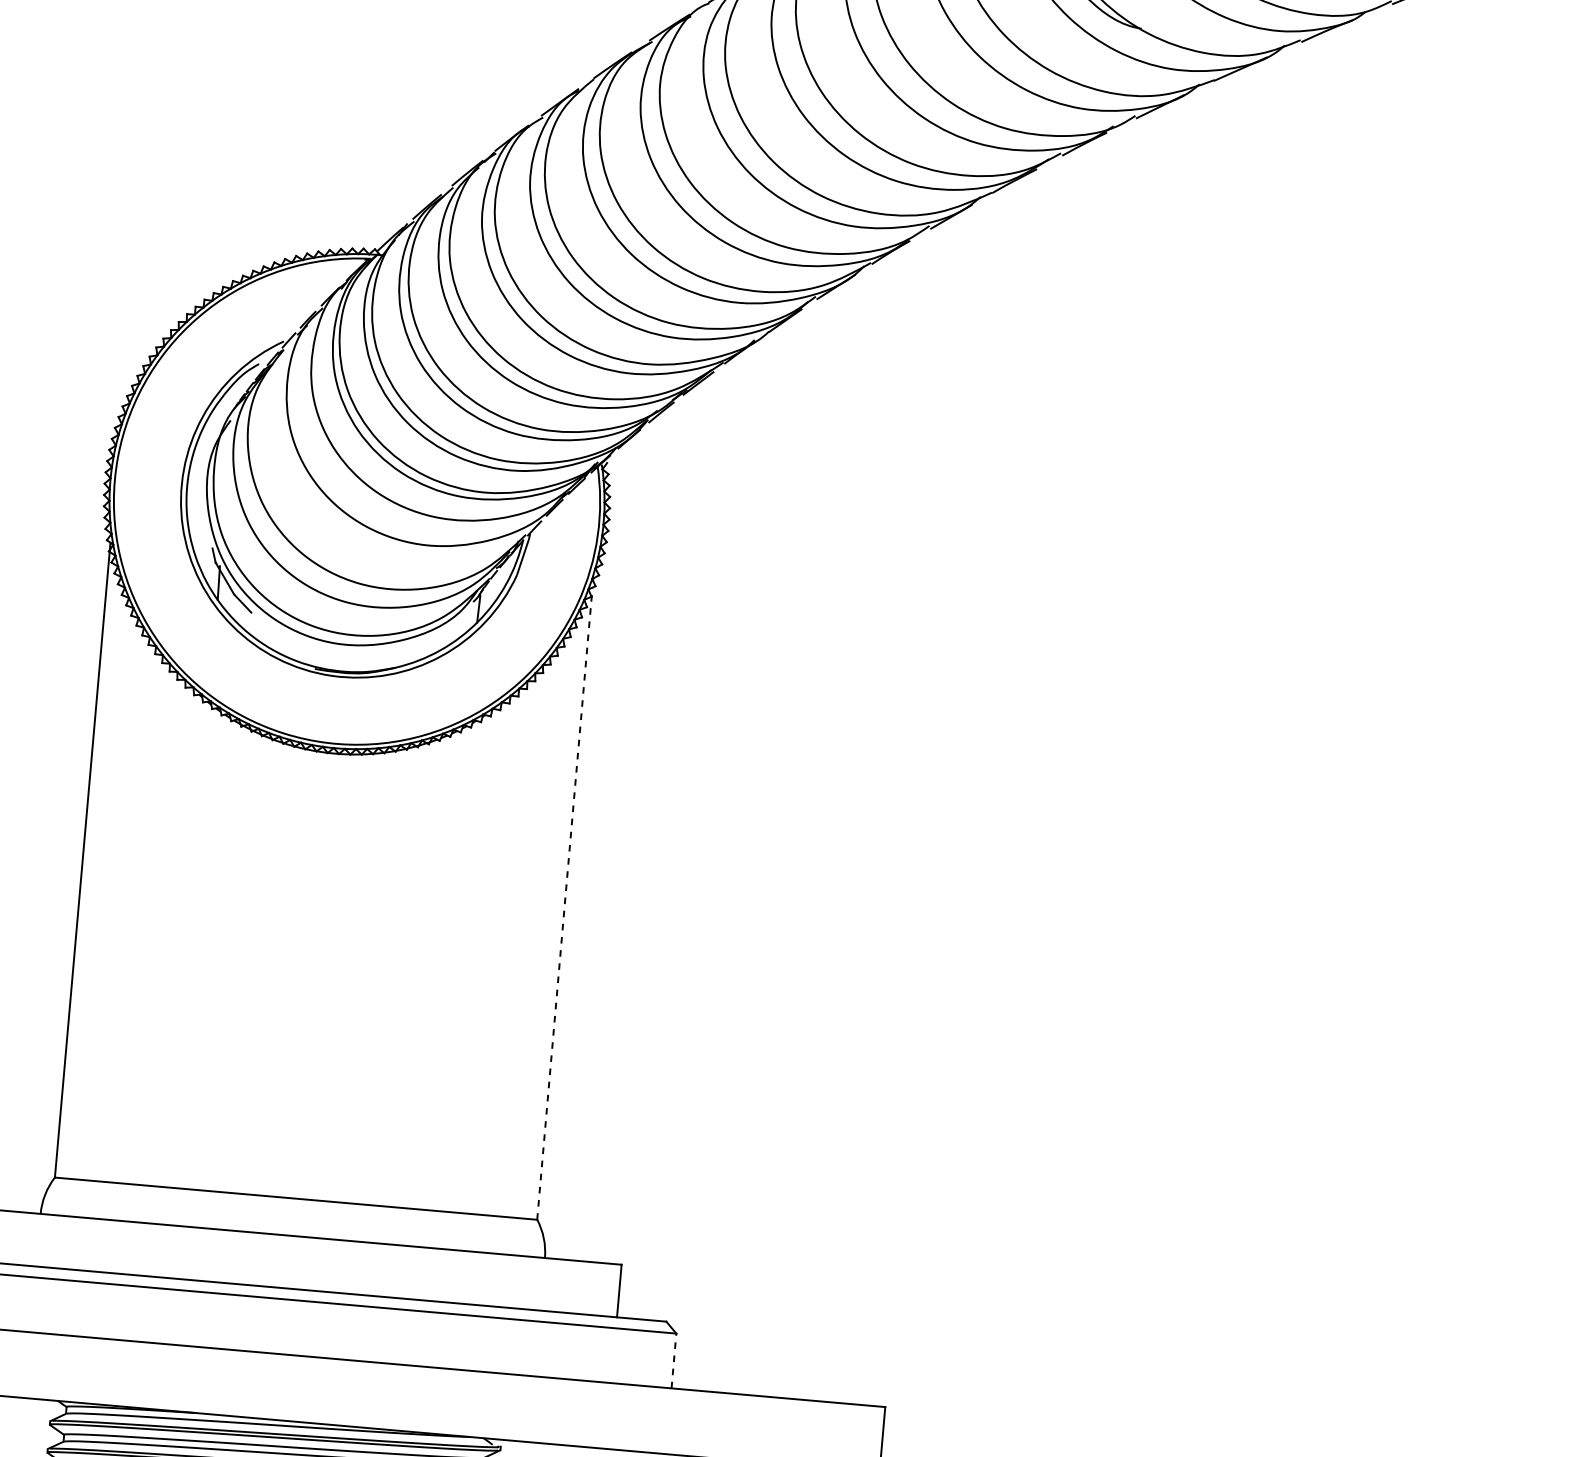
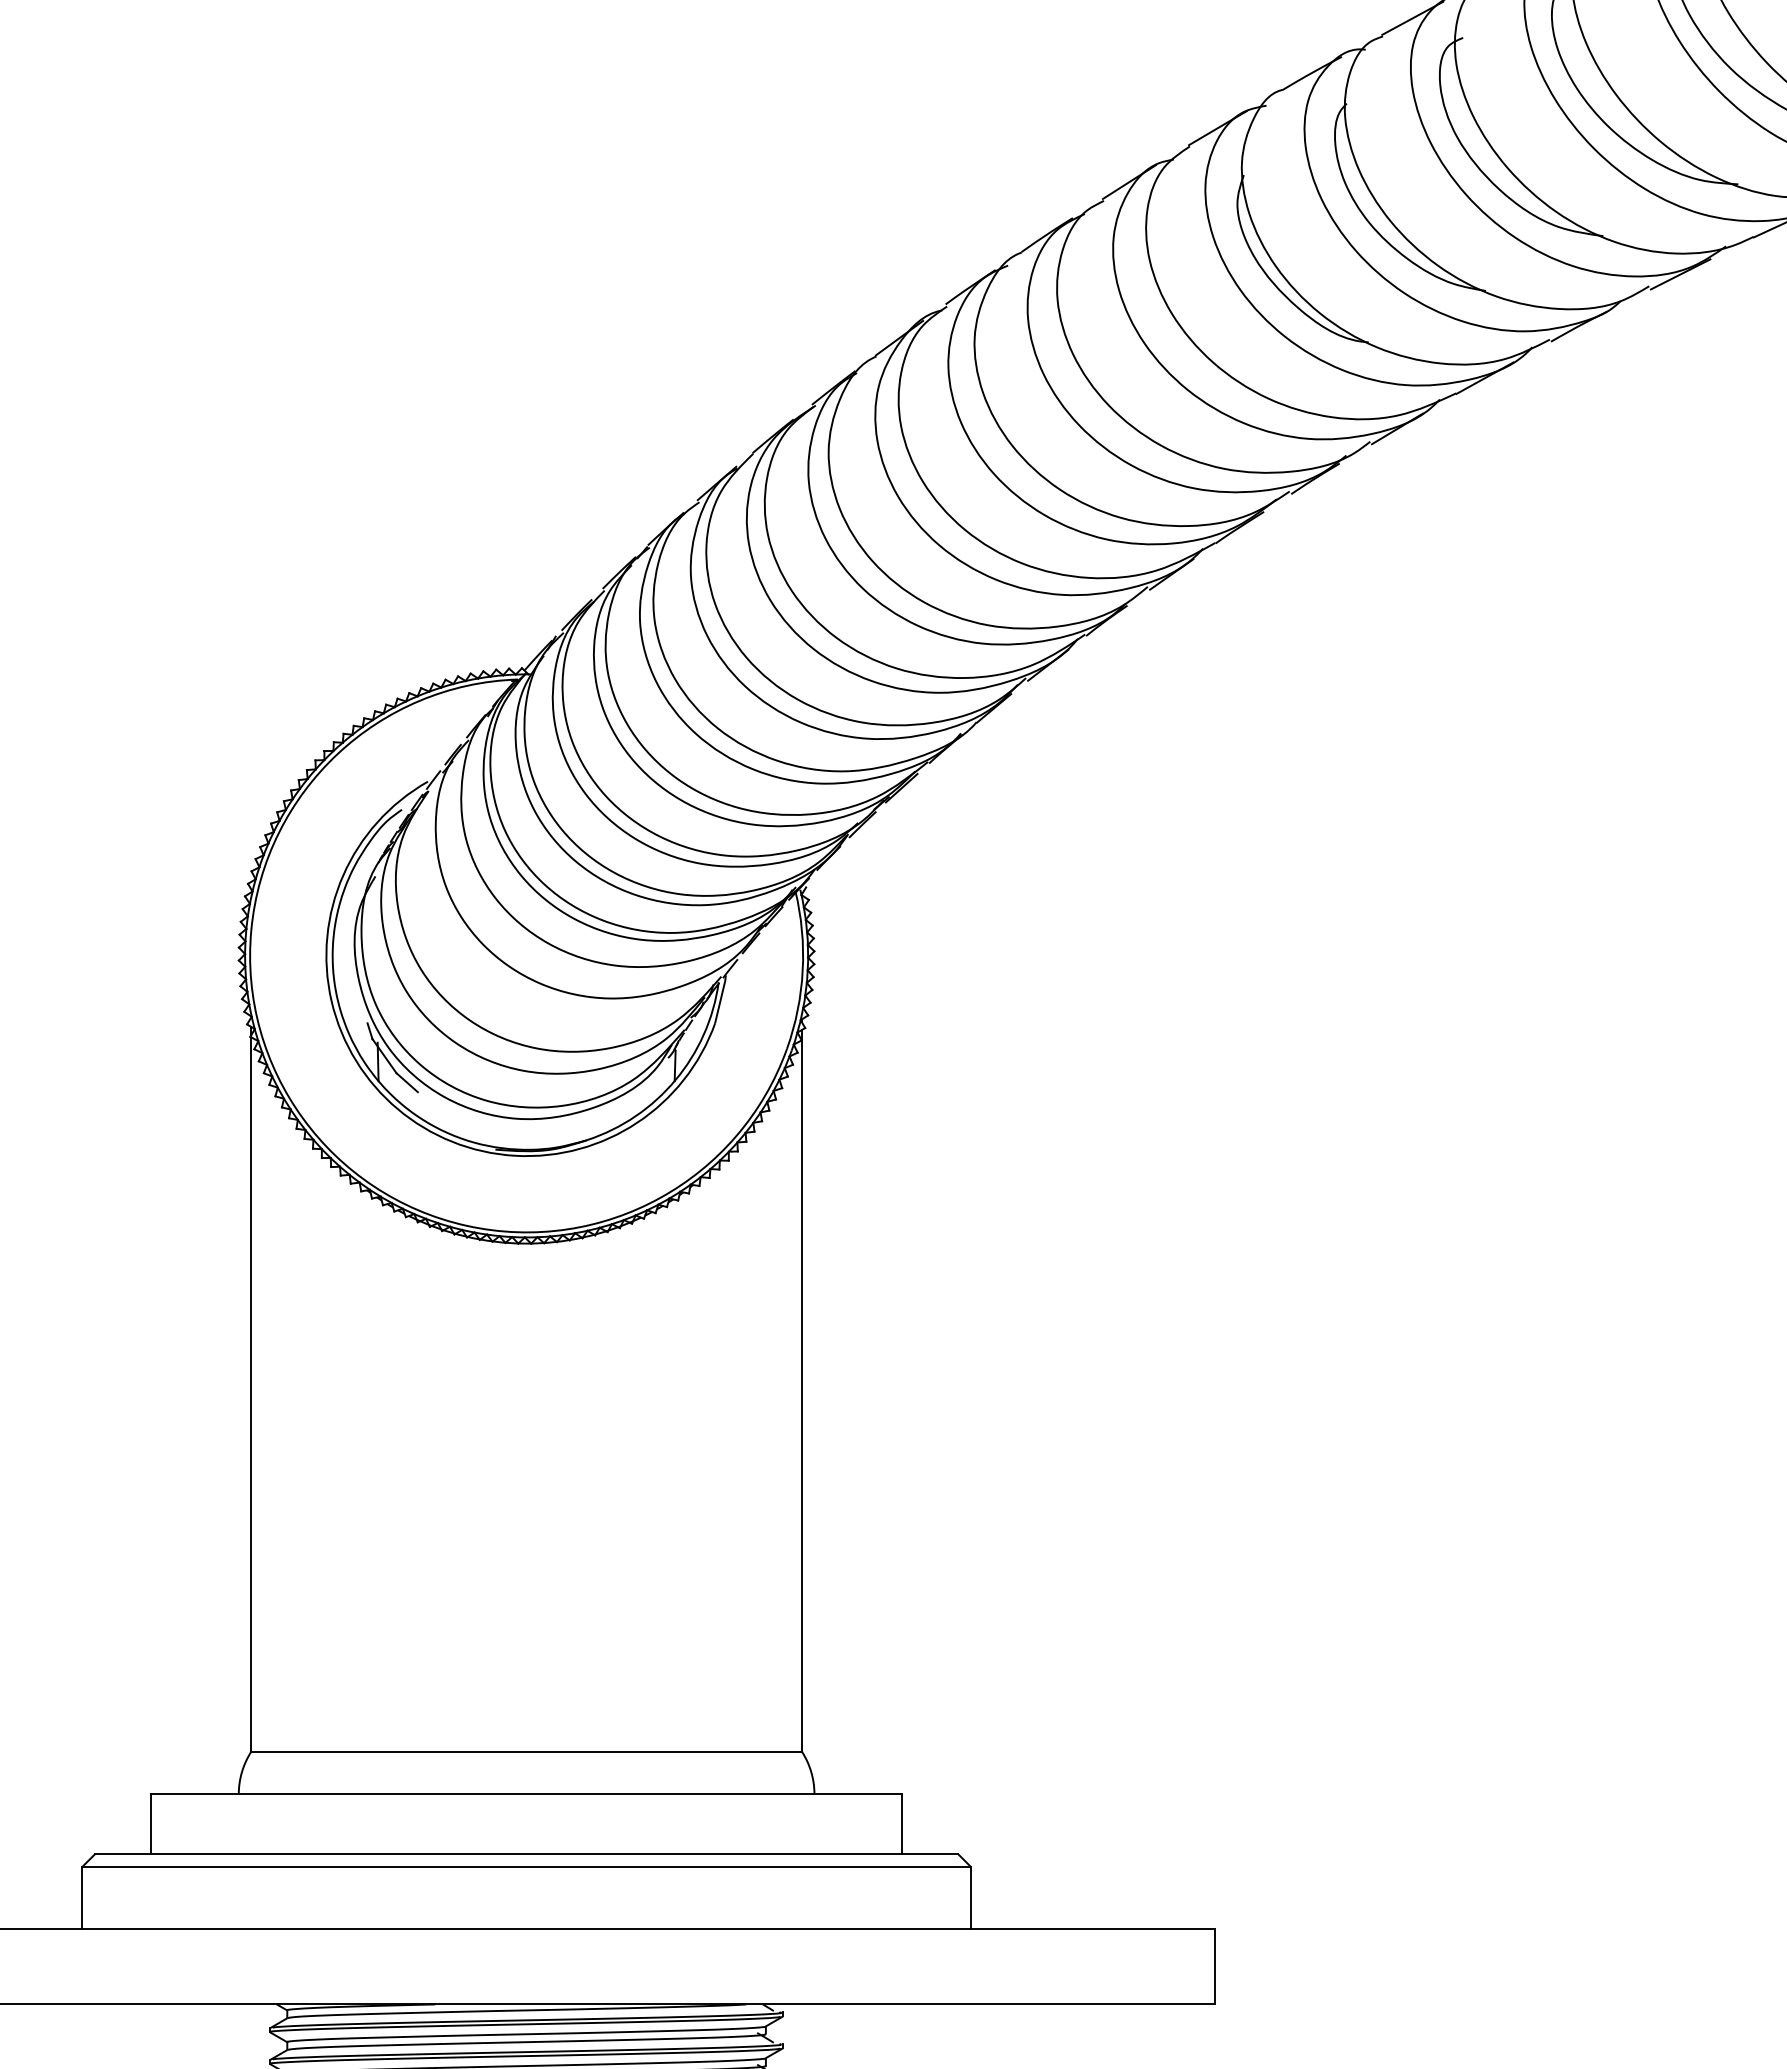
line: (564, 903) -> (801, 1390), dashed -> solid
line: (673, 1360) -> (970, 1897), dashed -> solid

